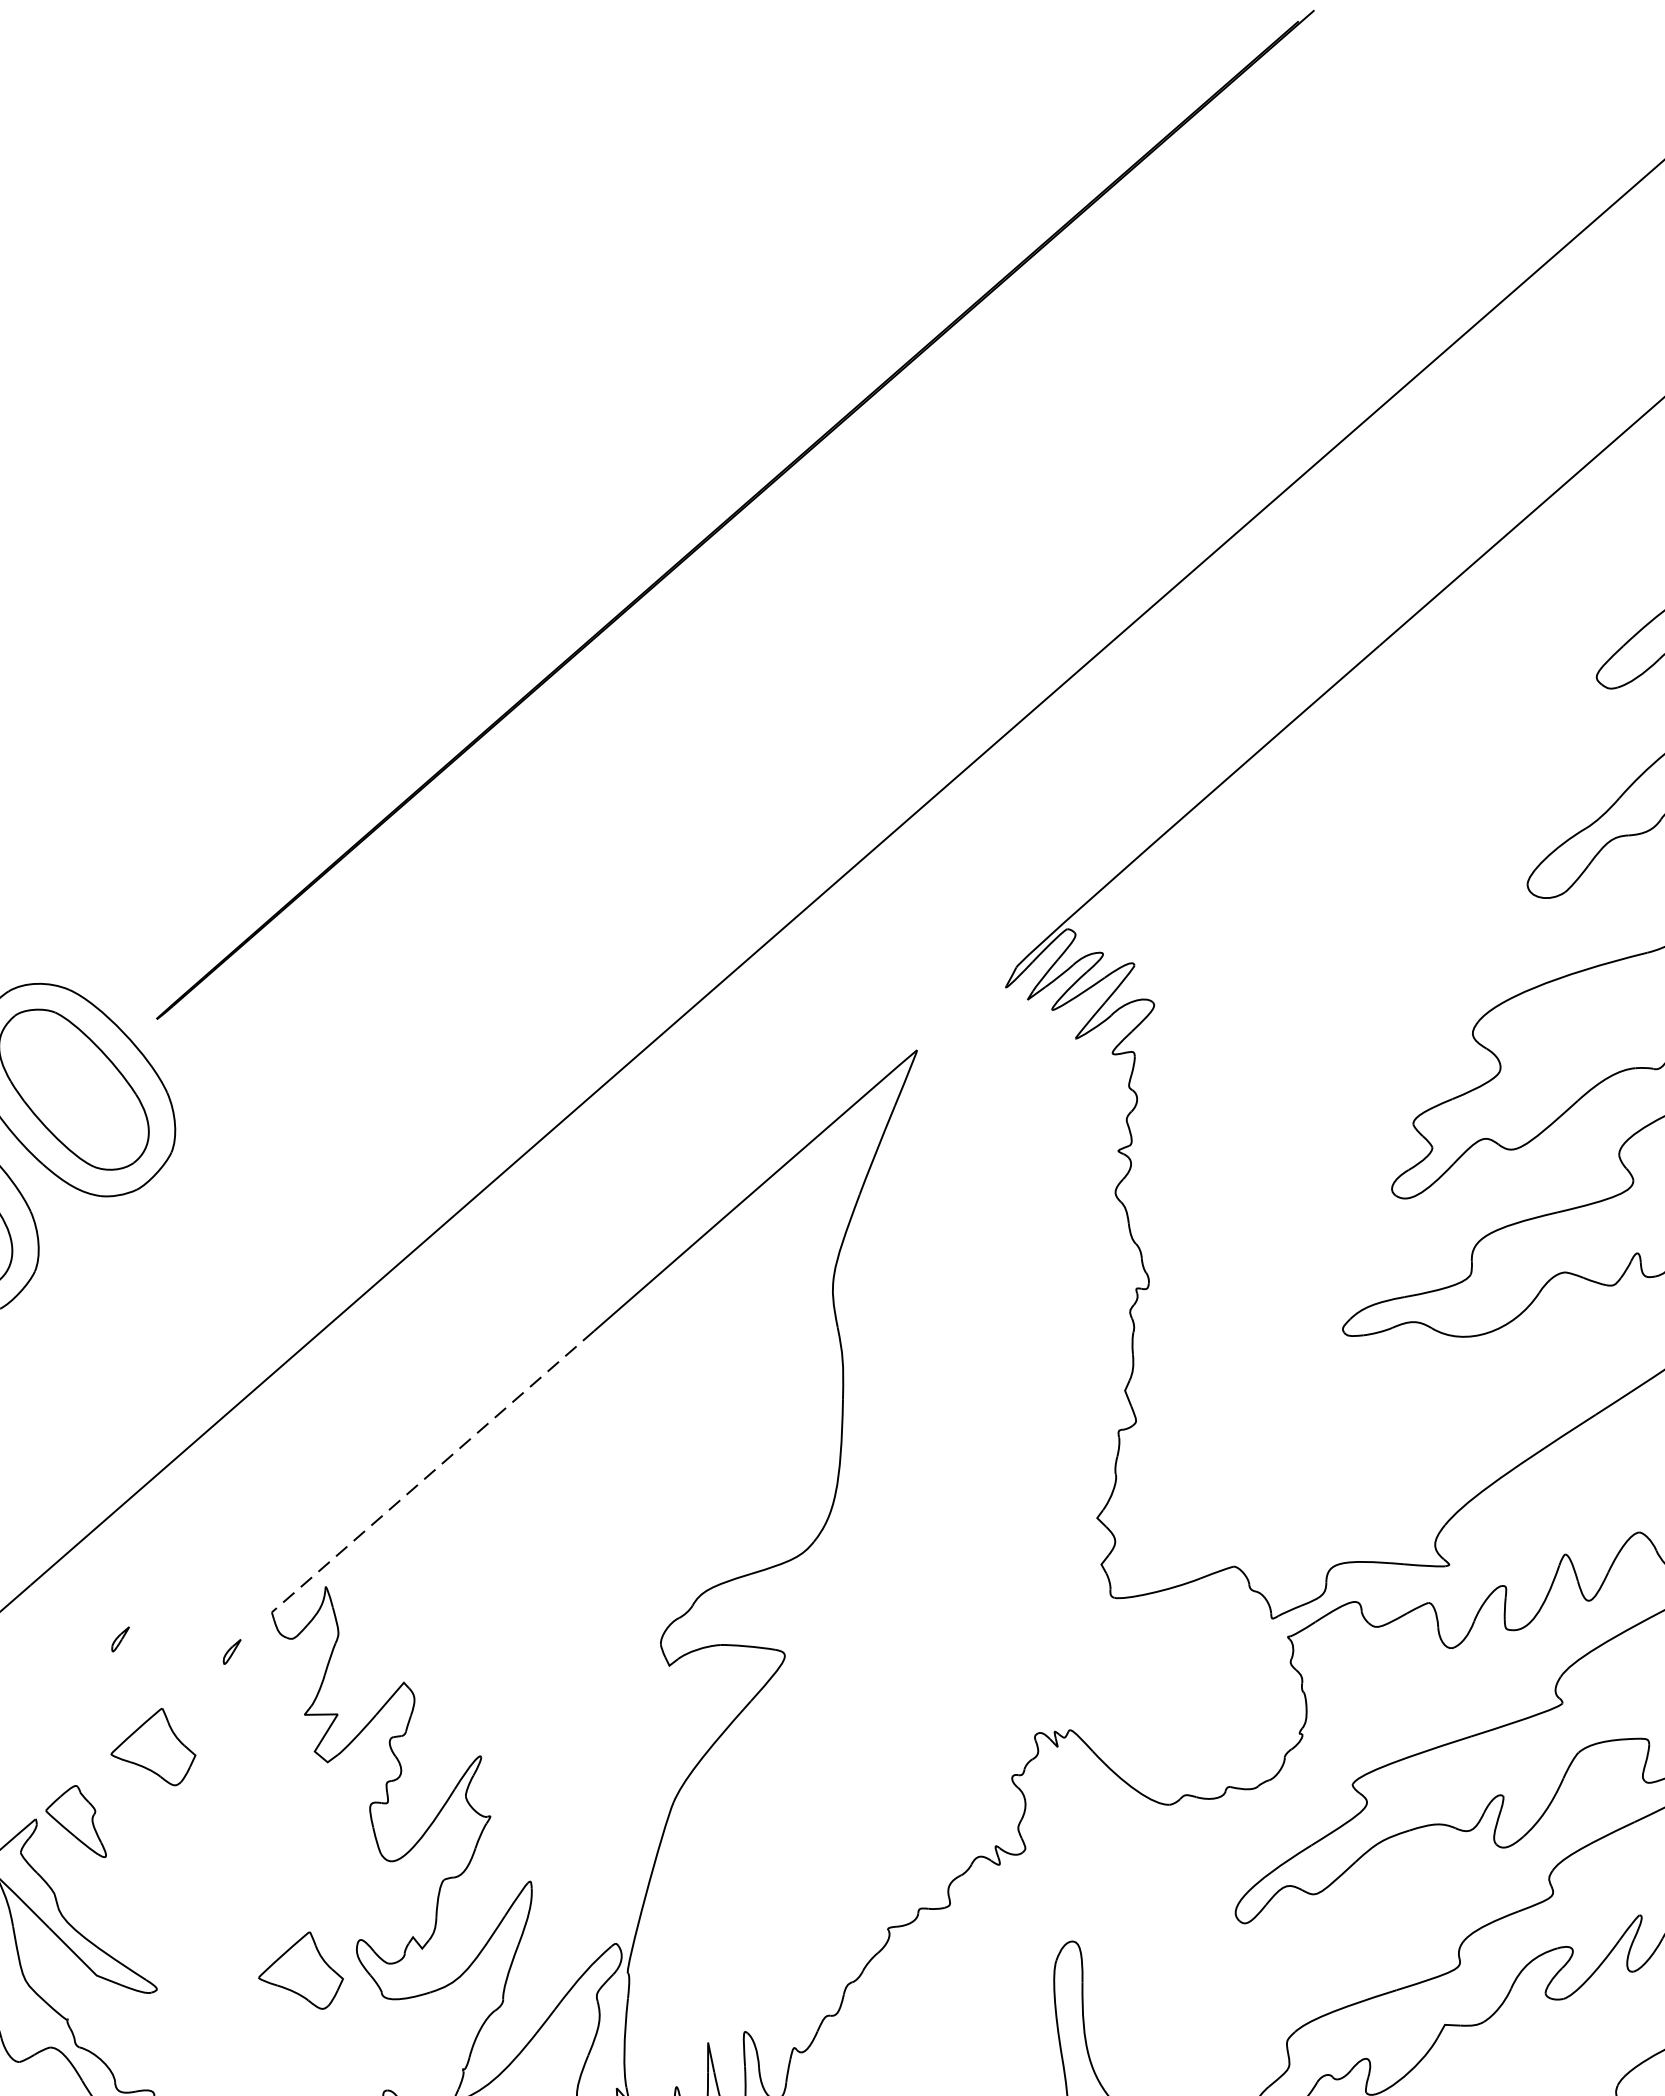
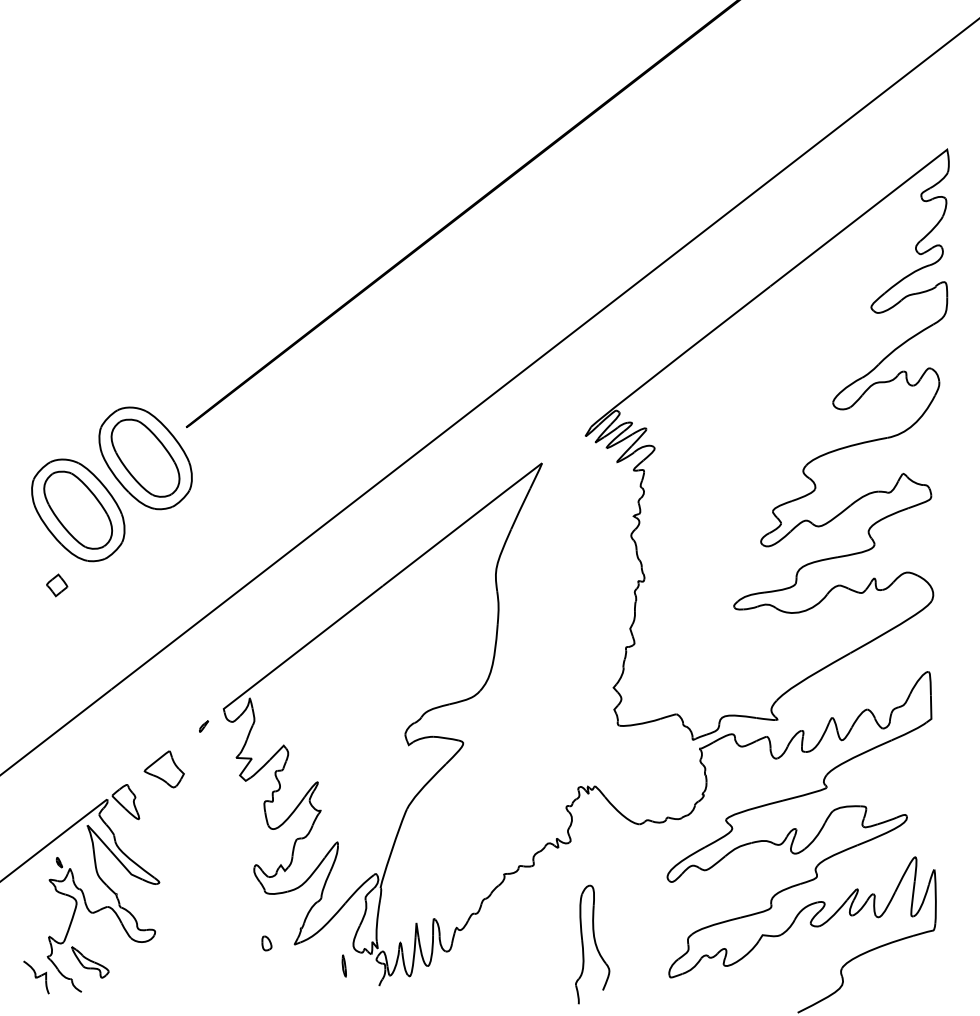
line: (427, 1476) -> (300, 649), dashed -> solid
part: (121, 1639) -> (152, 717), removed
part: (299, 1972) -> (226, 878), removed

